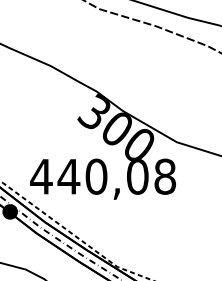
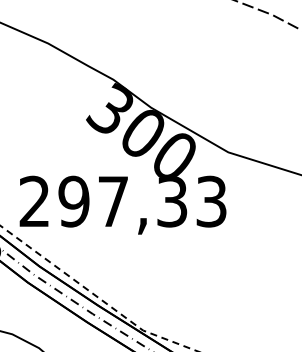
text: (103, 176) -> (123, 201), 440,08 -> 297,33

